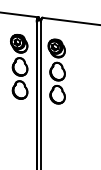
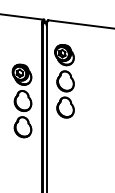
part: (18, 66) -> (21, 100), moved

